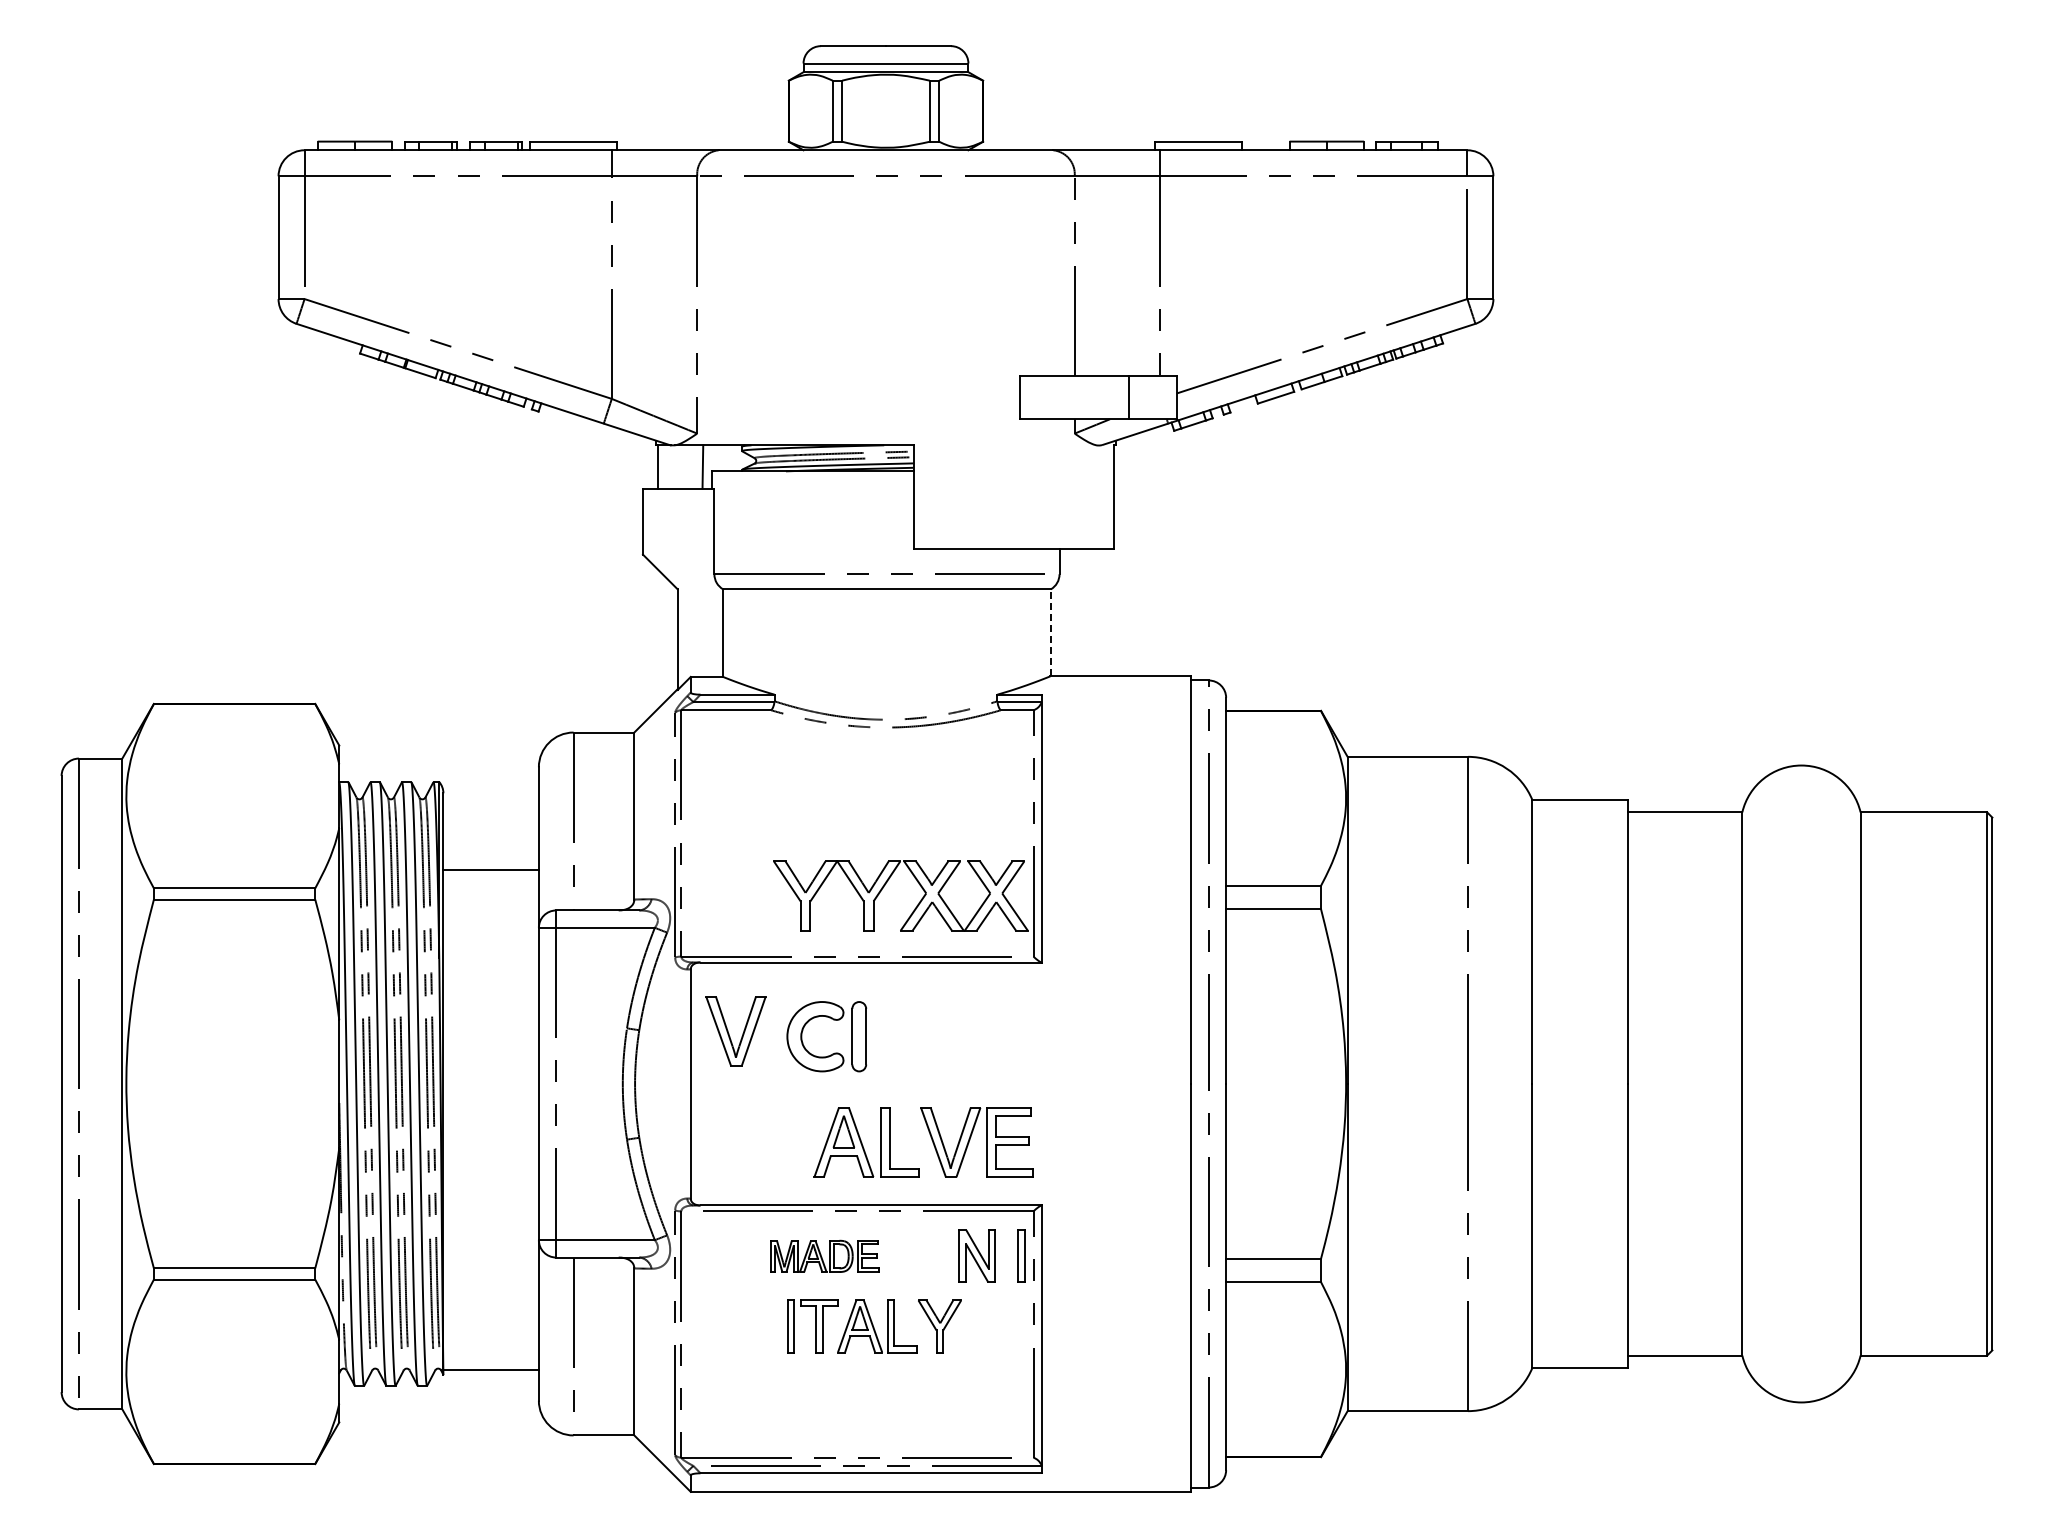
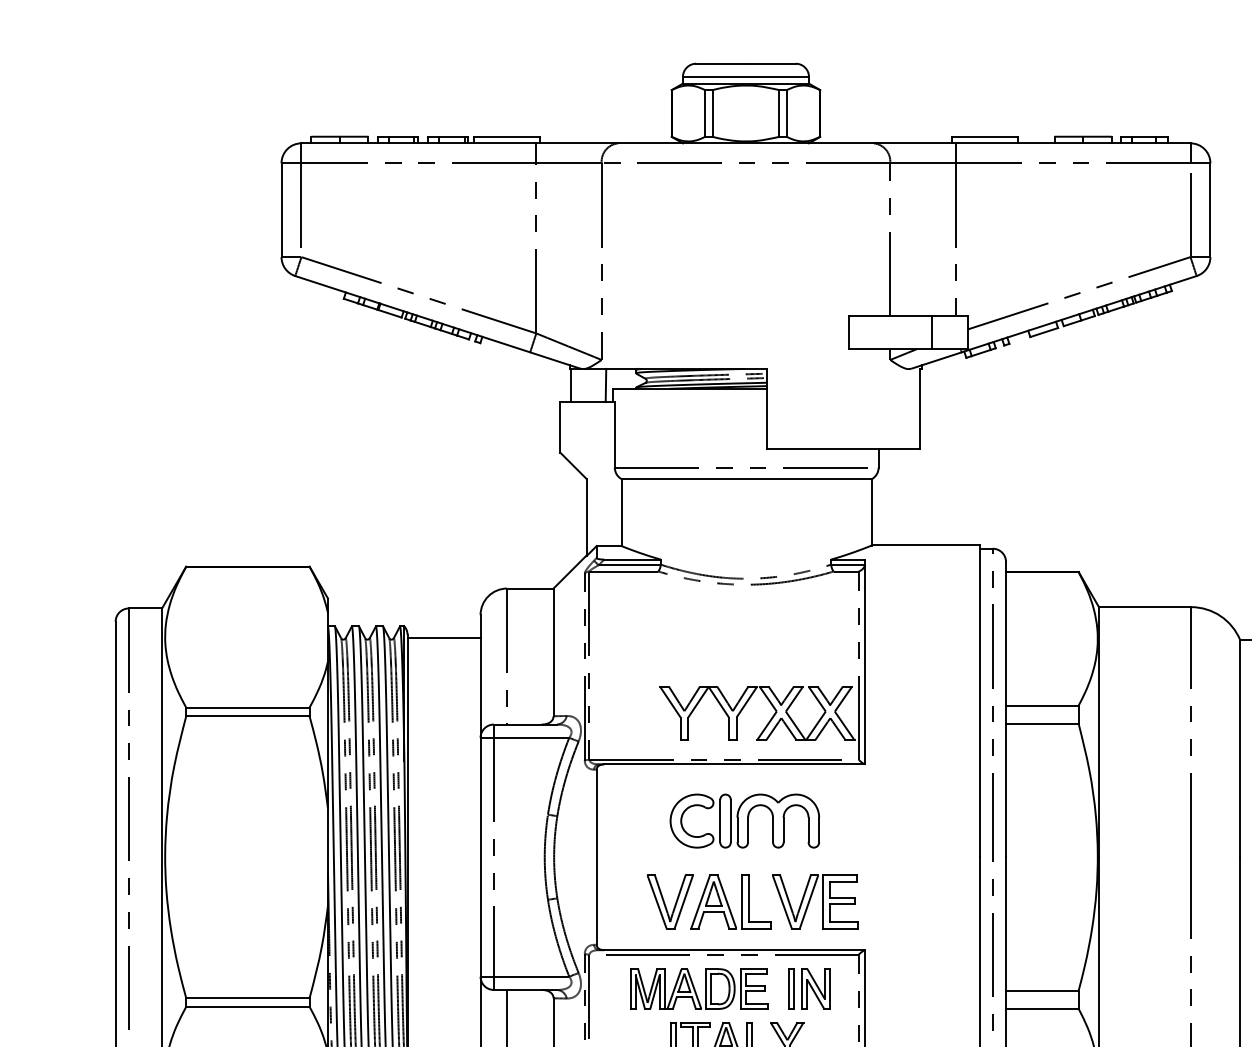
line: (1050, 632) -> (871, 512), dashed -> solid
line: (490, 869) -> (443, 638), moved
part: (729, 1033) -> (665, 903), moved
part: (928, 1036) -> (778, 820), added
part: (1021, 1255) -> (791, 988), moved
part: (824, 1256) -> (698, 989), size x1.67

